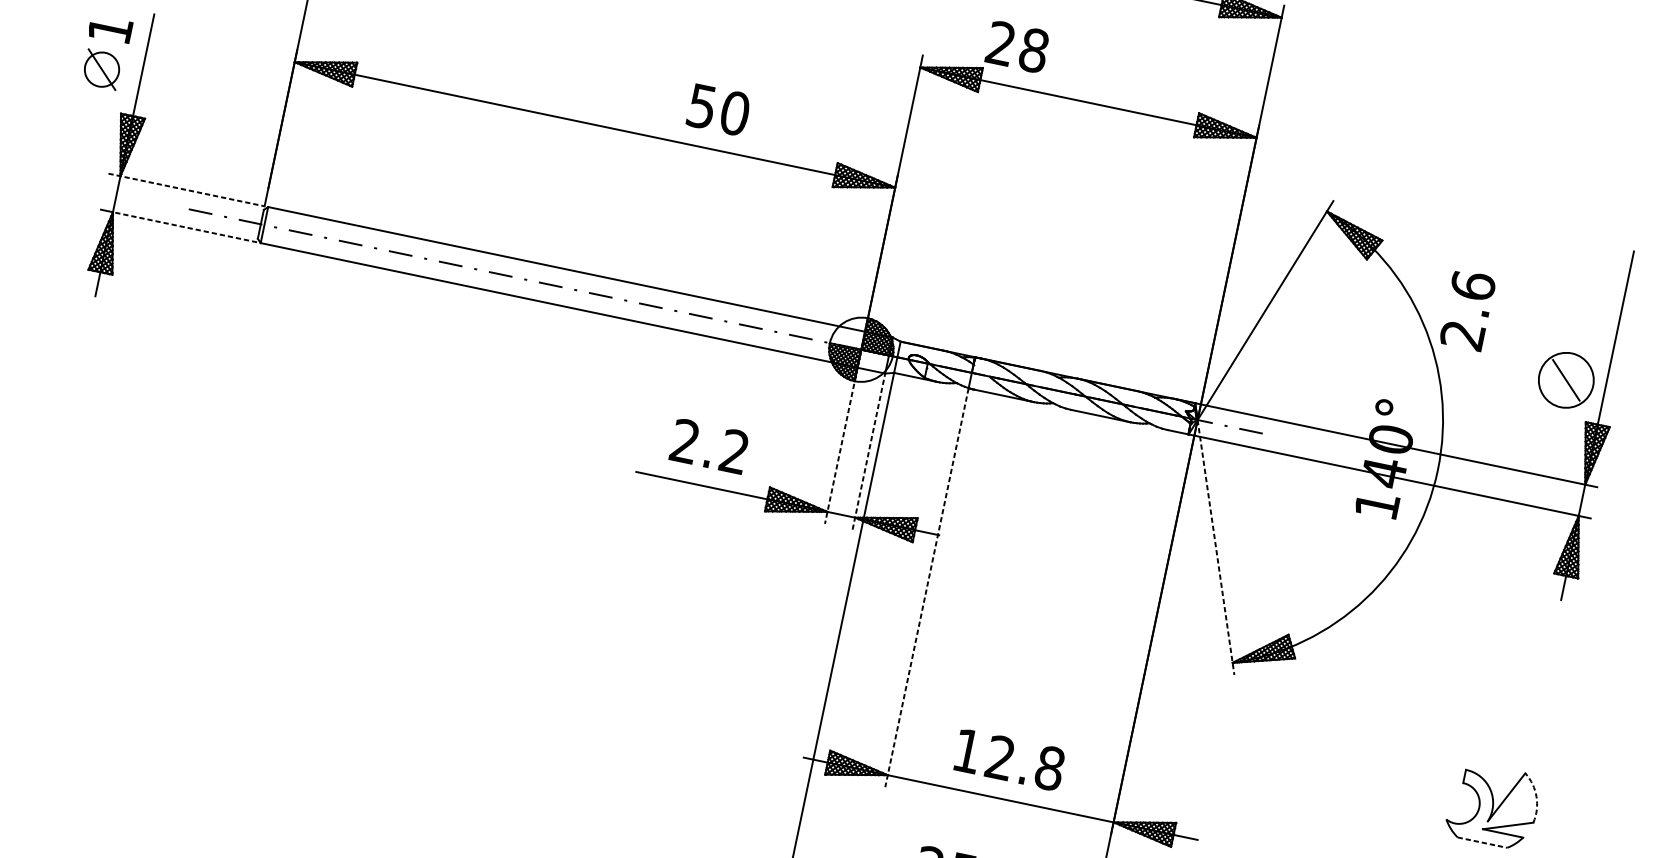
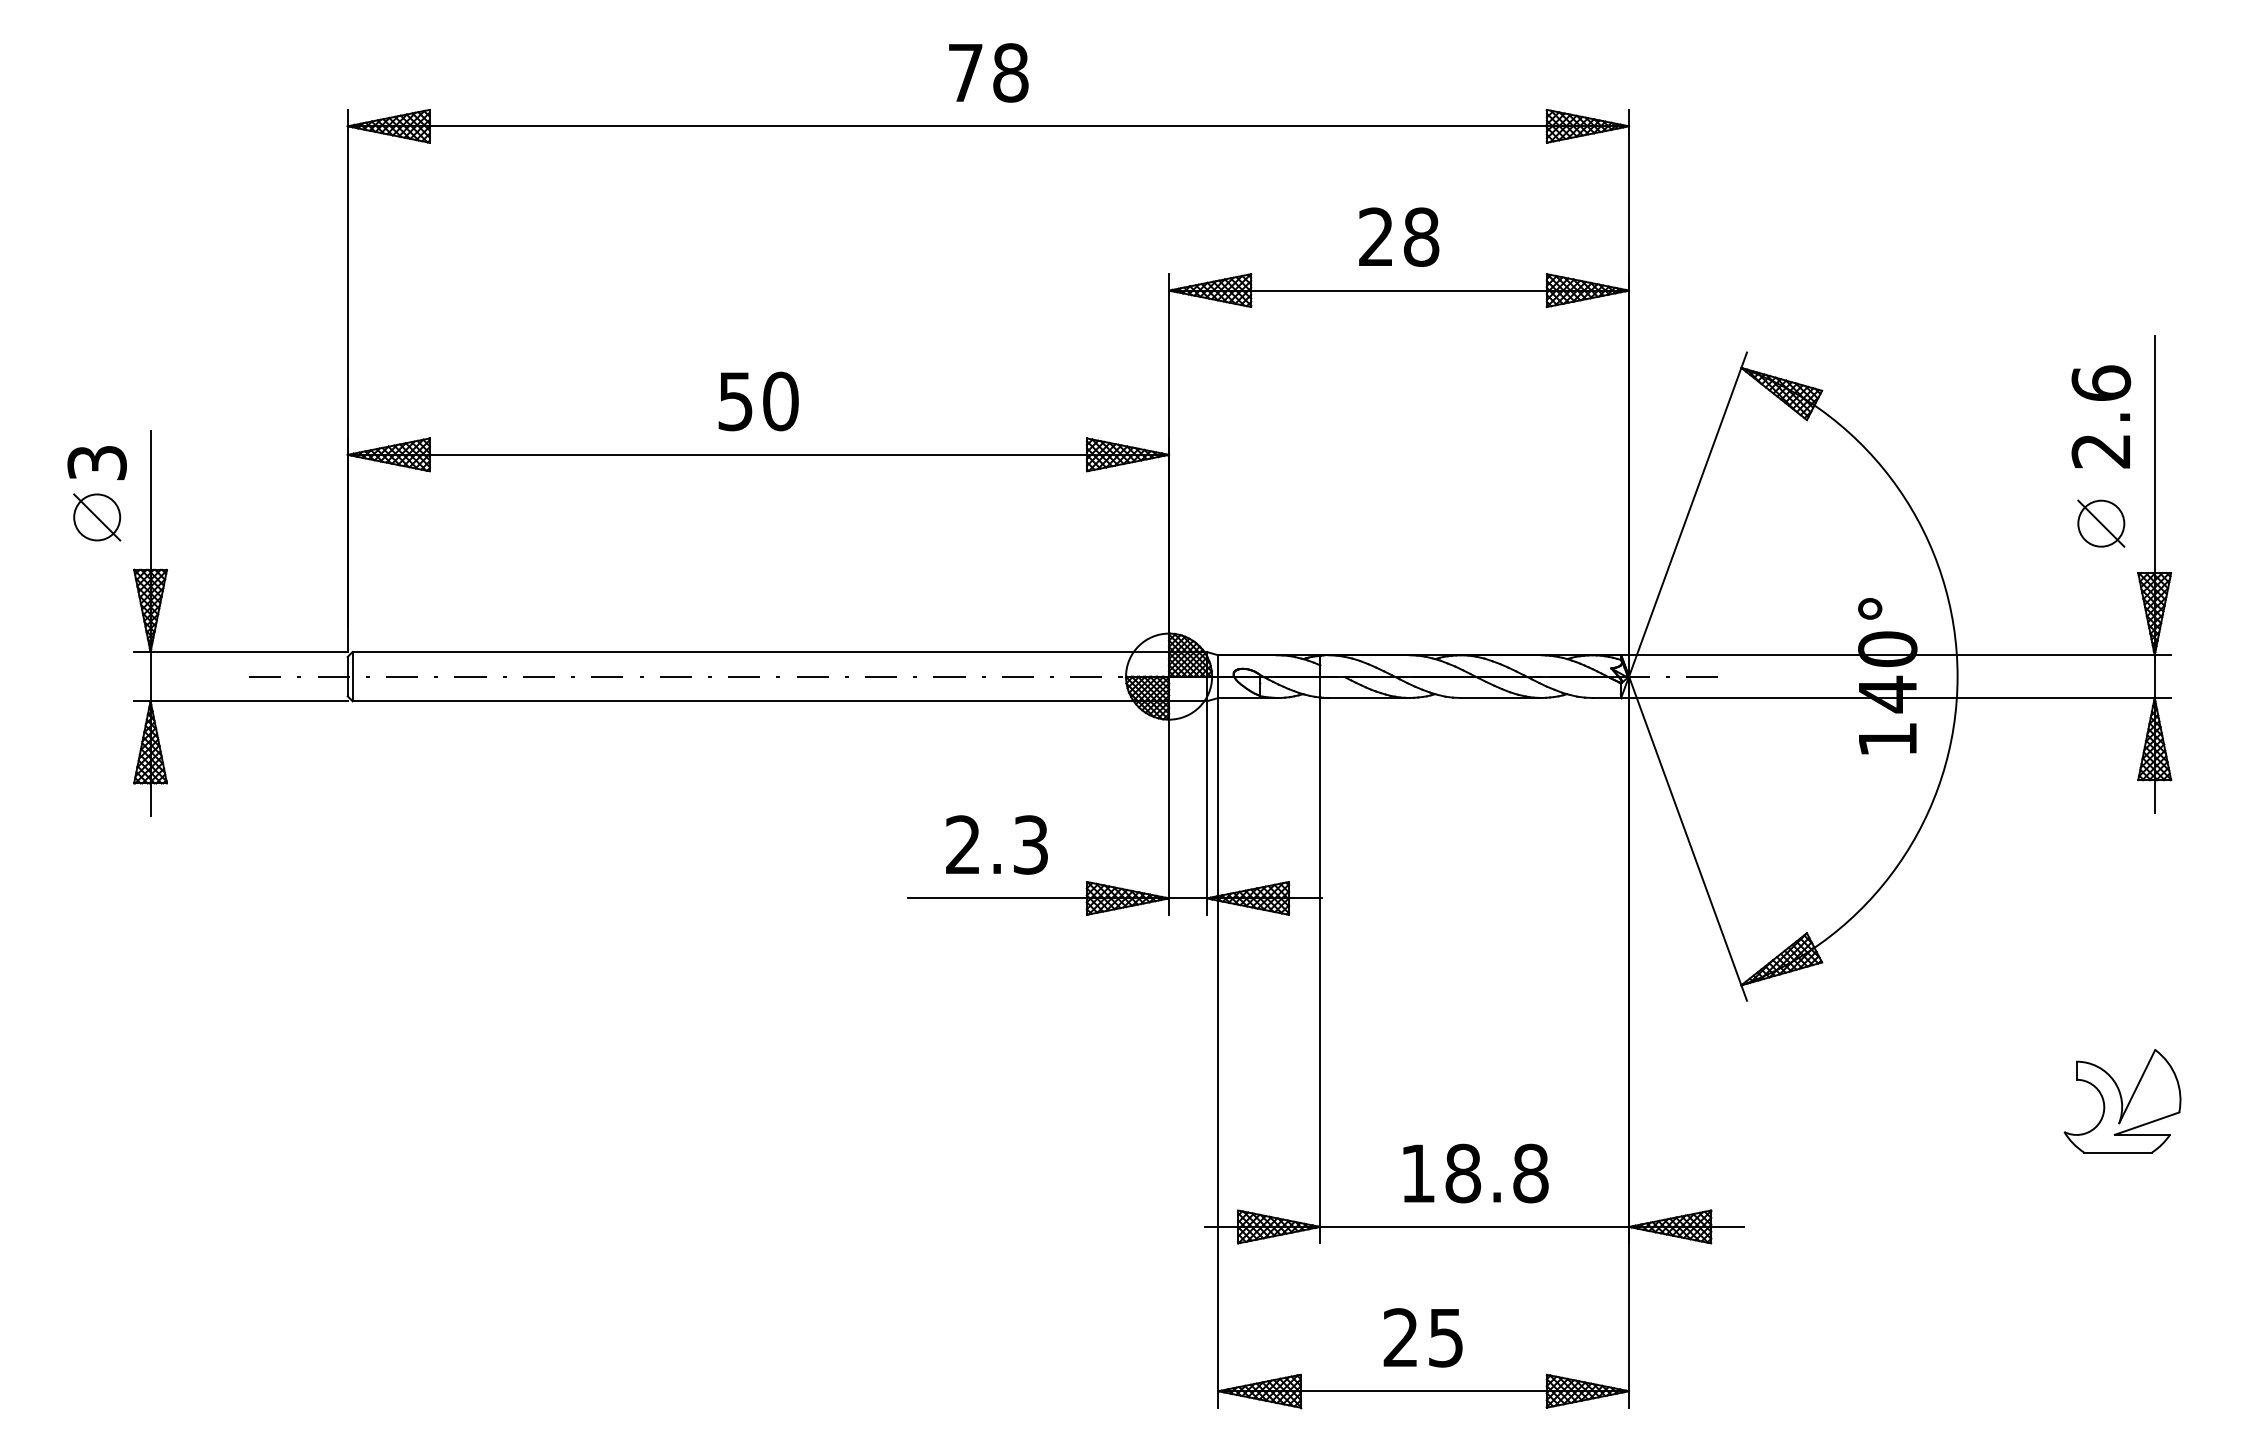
text: (109, 30) -> (96, 463), 1 -> 3
text: (1018, 46) -> (1399, 236), moved
text: (718, 110) -> (758, 401), moved
line: (186, 190) -> (240, 652), dashed -> solid
line: (185, 227) -> (249, 701), dashed -> solid
text: (1468, 310) -> (2101, 416), moved
circle: (1566, 380) -> (2101, 523), size x0.62
line: (841, 446) -> (1169, 808), dashed -> solid
text: (734, 451) -> (1030, 844), 2.2 -> 2.3
line: (868, 451) -> (1206, 808), dashed -> solid
line: (1216, 548) -> (1688, 839), dashed -> solid
line: (927, 587) -> (1320, 970), dashed -> solid
text: (1000, 758) -> (1463, 1173), 12.8 -> 18.8
arc: (1536, 796) -> (2176, 1077), dashed -> solid
line: (1482, 842) -> (2118, 1152), dashed -> solid

